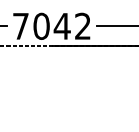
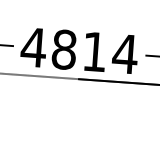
text: (51, 25) -> (78, 49), 7042 -> 4814

